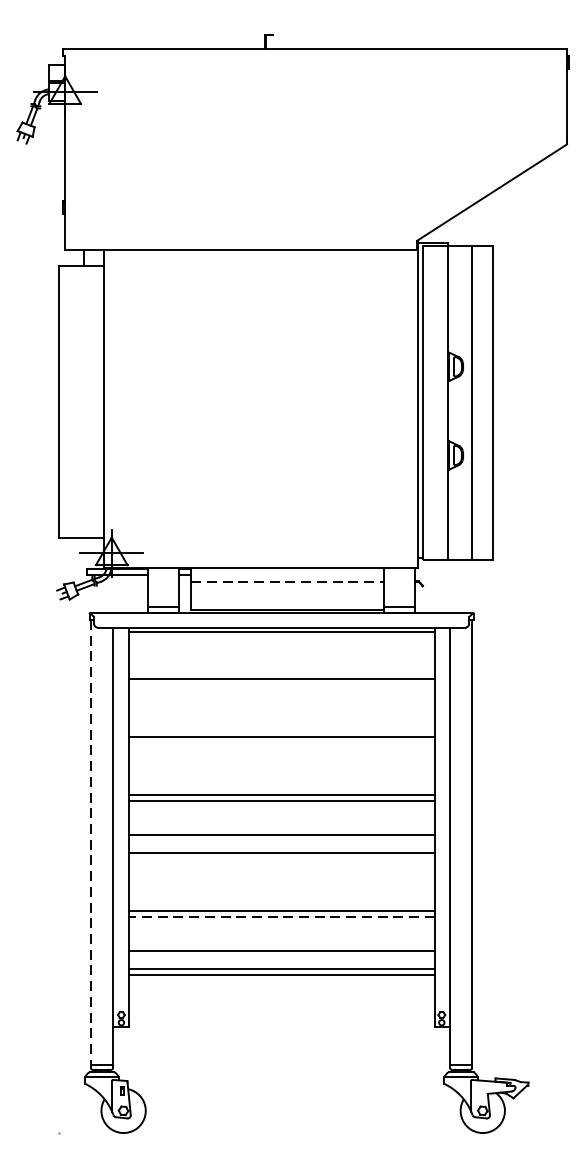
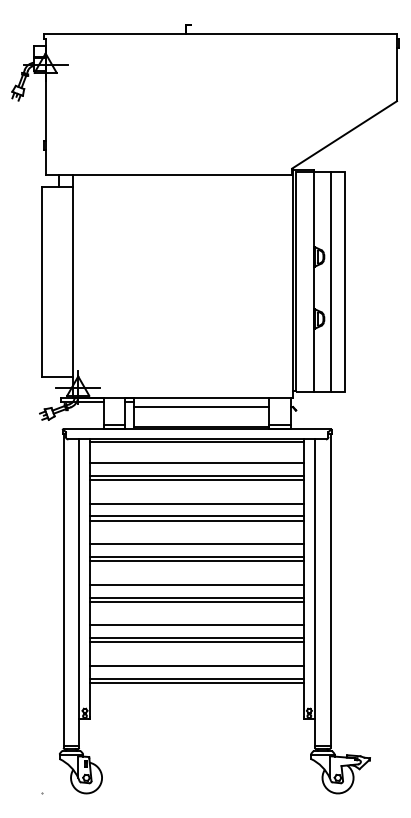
line: (287, 581) -> (201, 407), dashed -> solid
line: (280, 661) -> (196, 463), added
line: (280, 684) -> (196, 479), added
line: (280, 718) -> (196, 503), added
line: (280, 743) -> (196, 520), added
line: (280, 777) -> (196, 544), added
line: (90, 841) -> (63, 589), dashed -> solid
line: (280, 858) -> (196, 601), added
line: (280, 893) -> (196, 625), added
line: (280, 917) -> (196, 642), dashed -> solid

